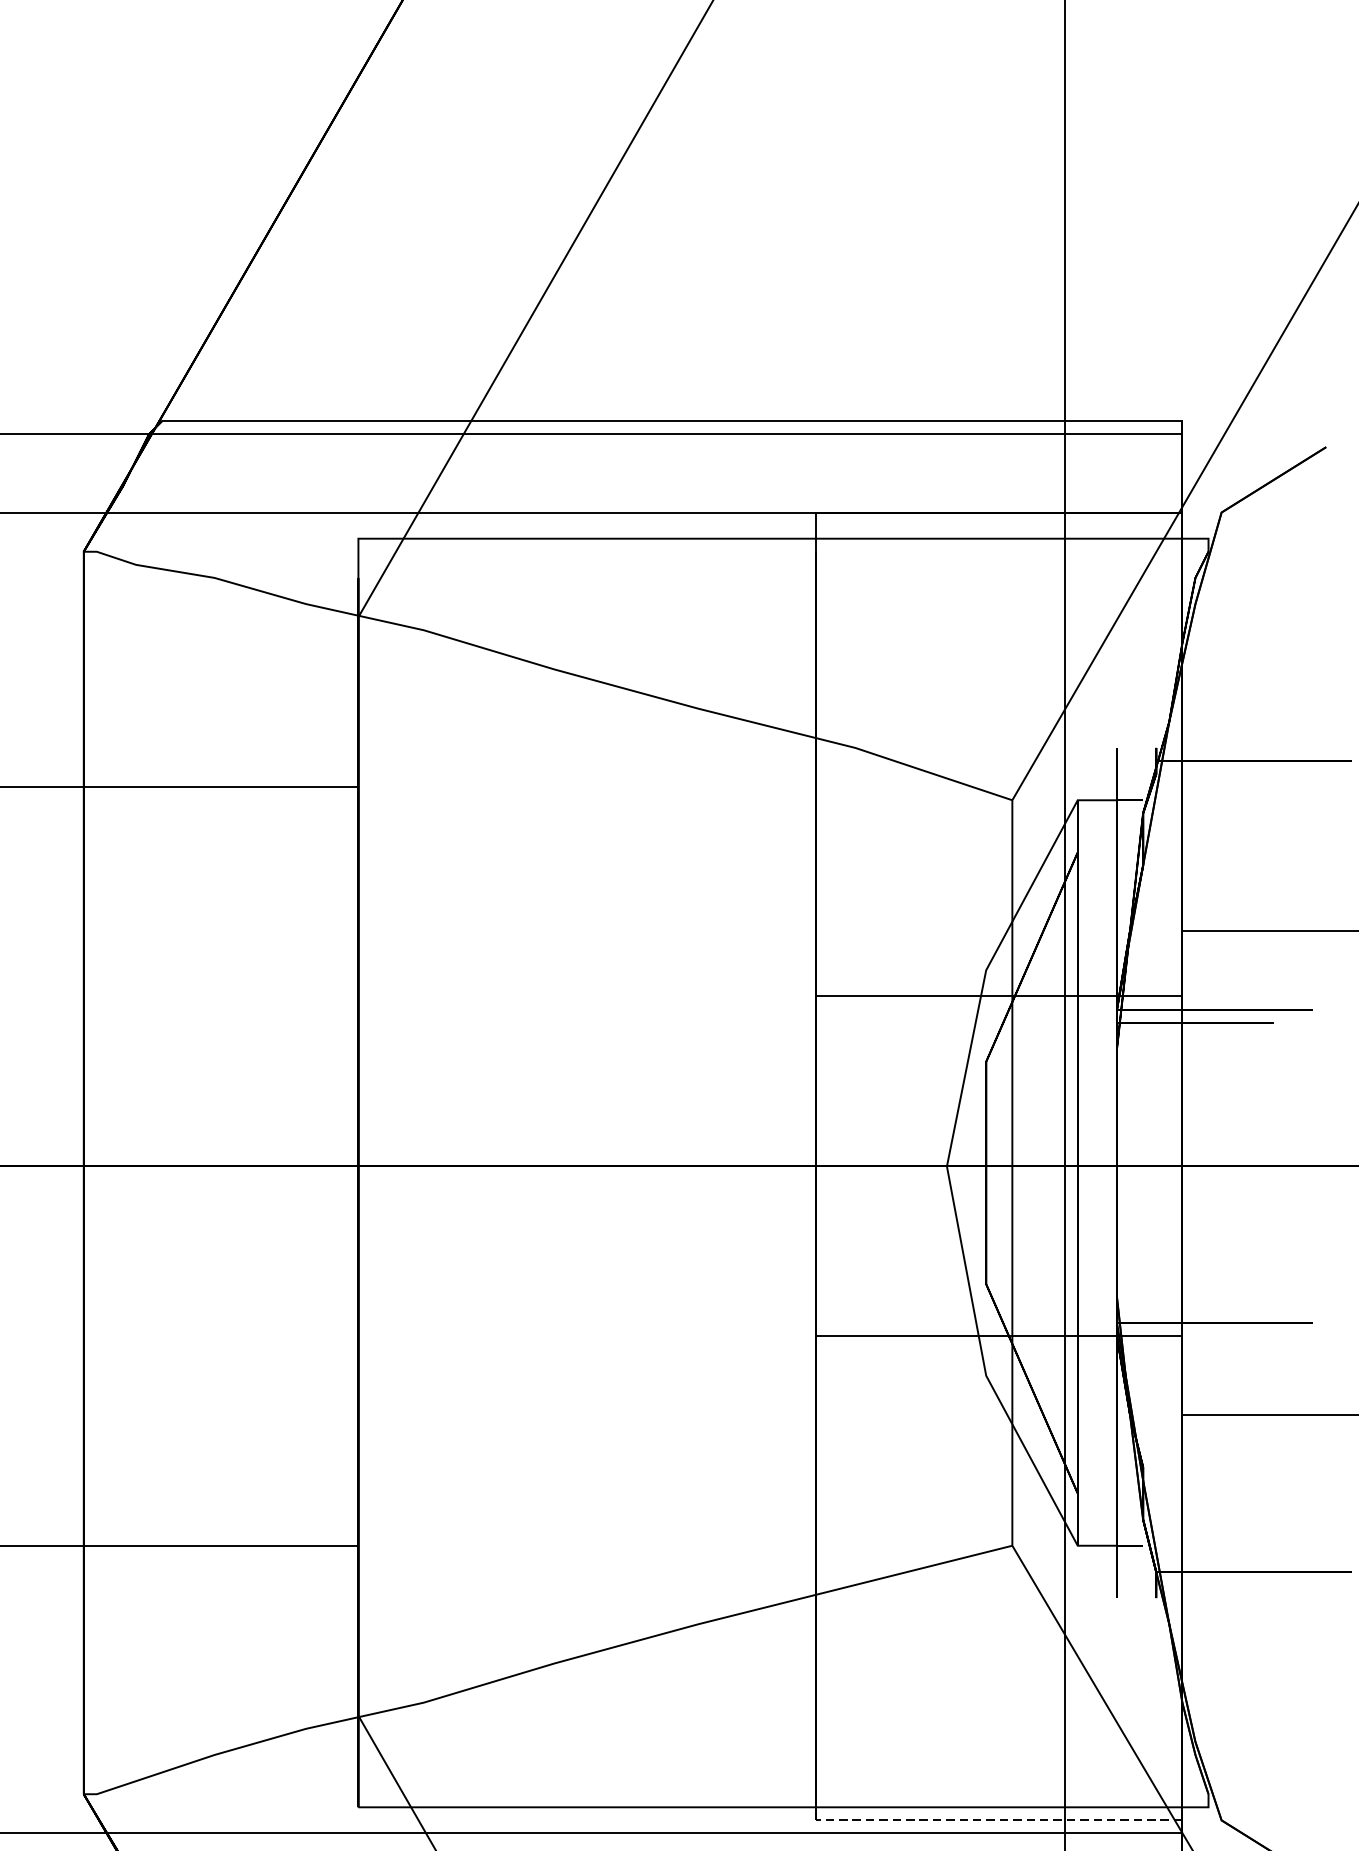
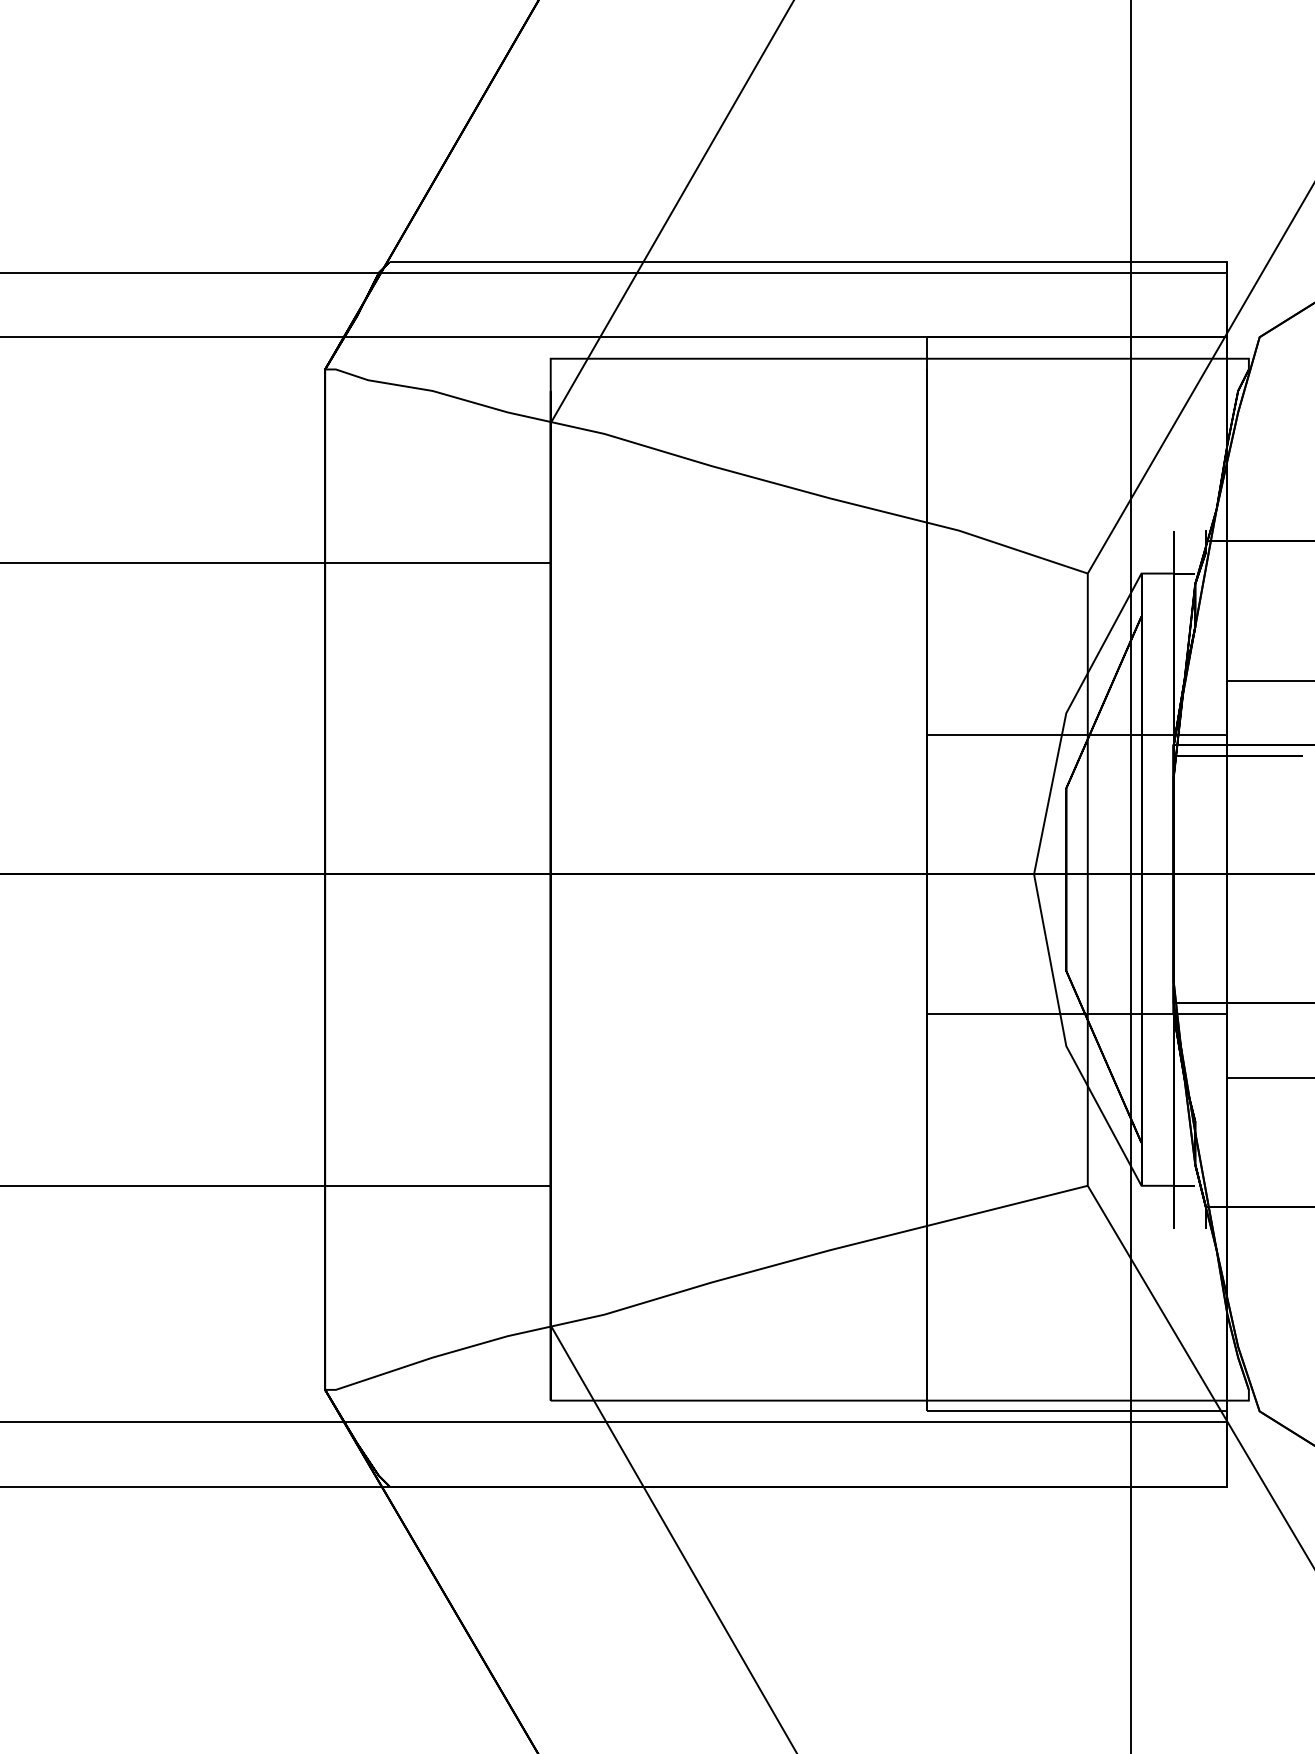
line: (998, 1820) -> (1076, 1411), dashed -> solid

